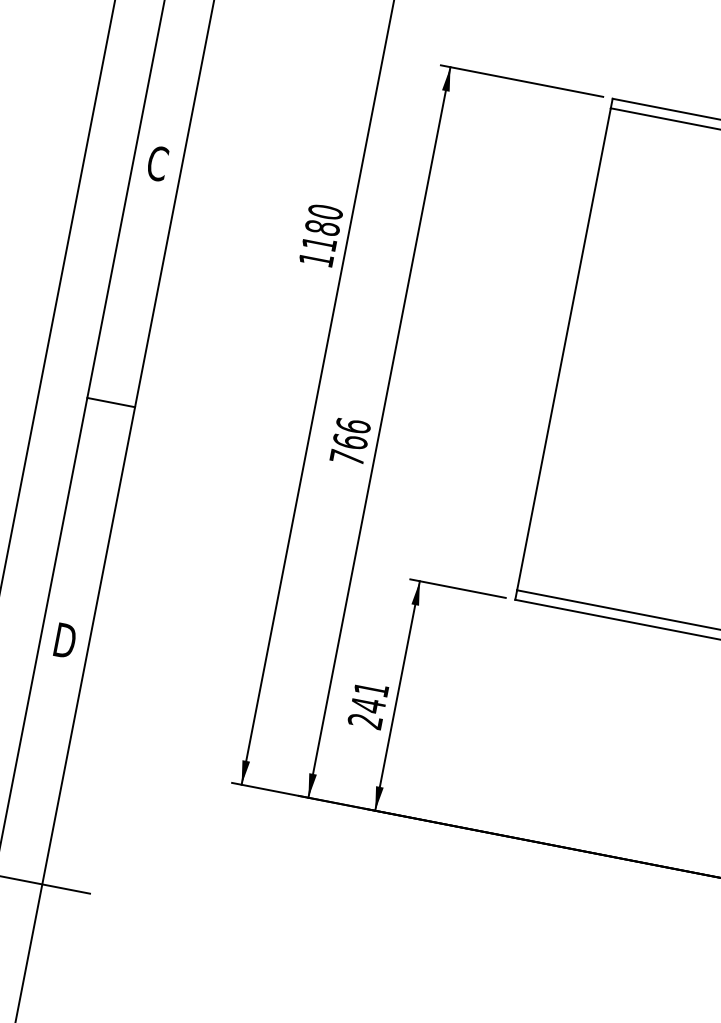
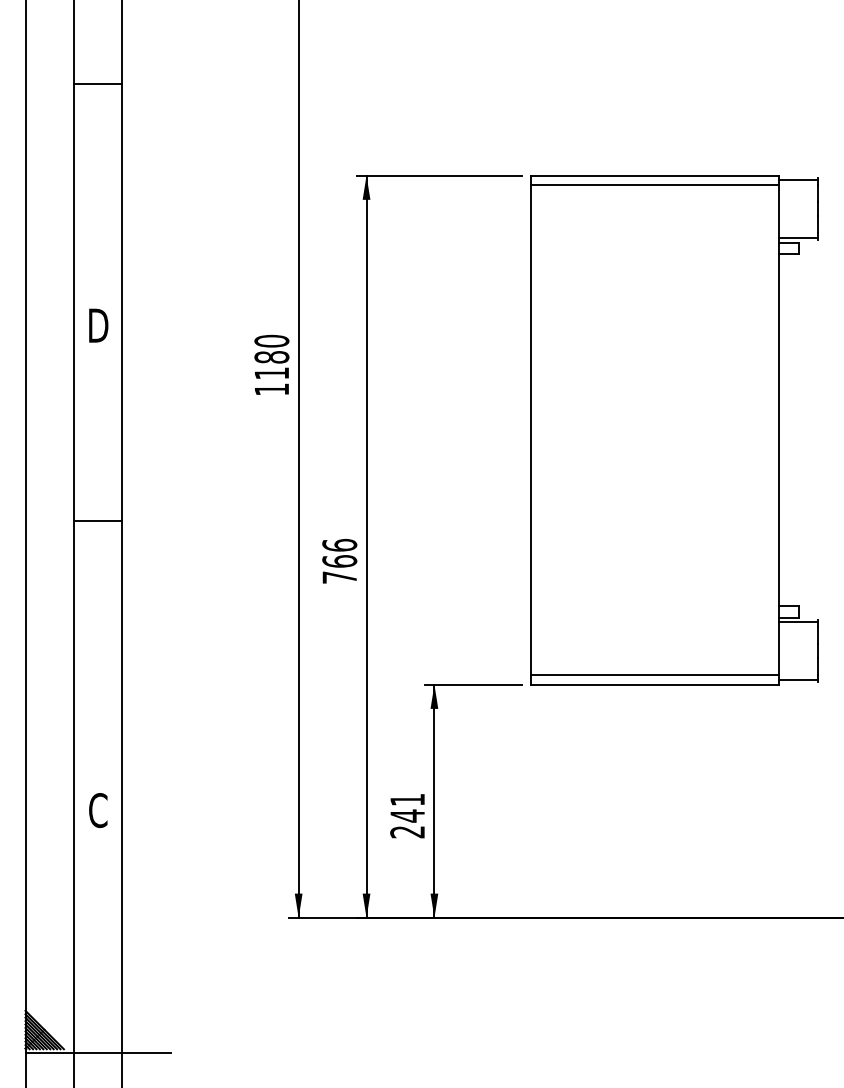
text: (157, 163) -> (98, 325), C -> D
line: (111, 402) -> (98, 520), moved
text: (65, 640) -> (98, 810), D -> C

